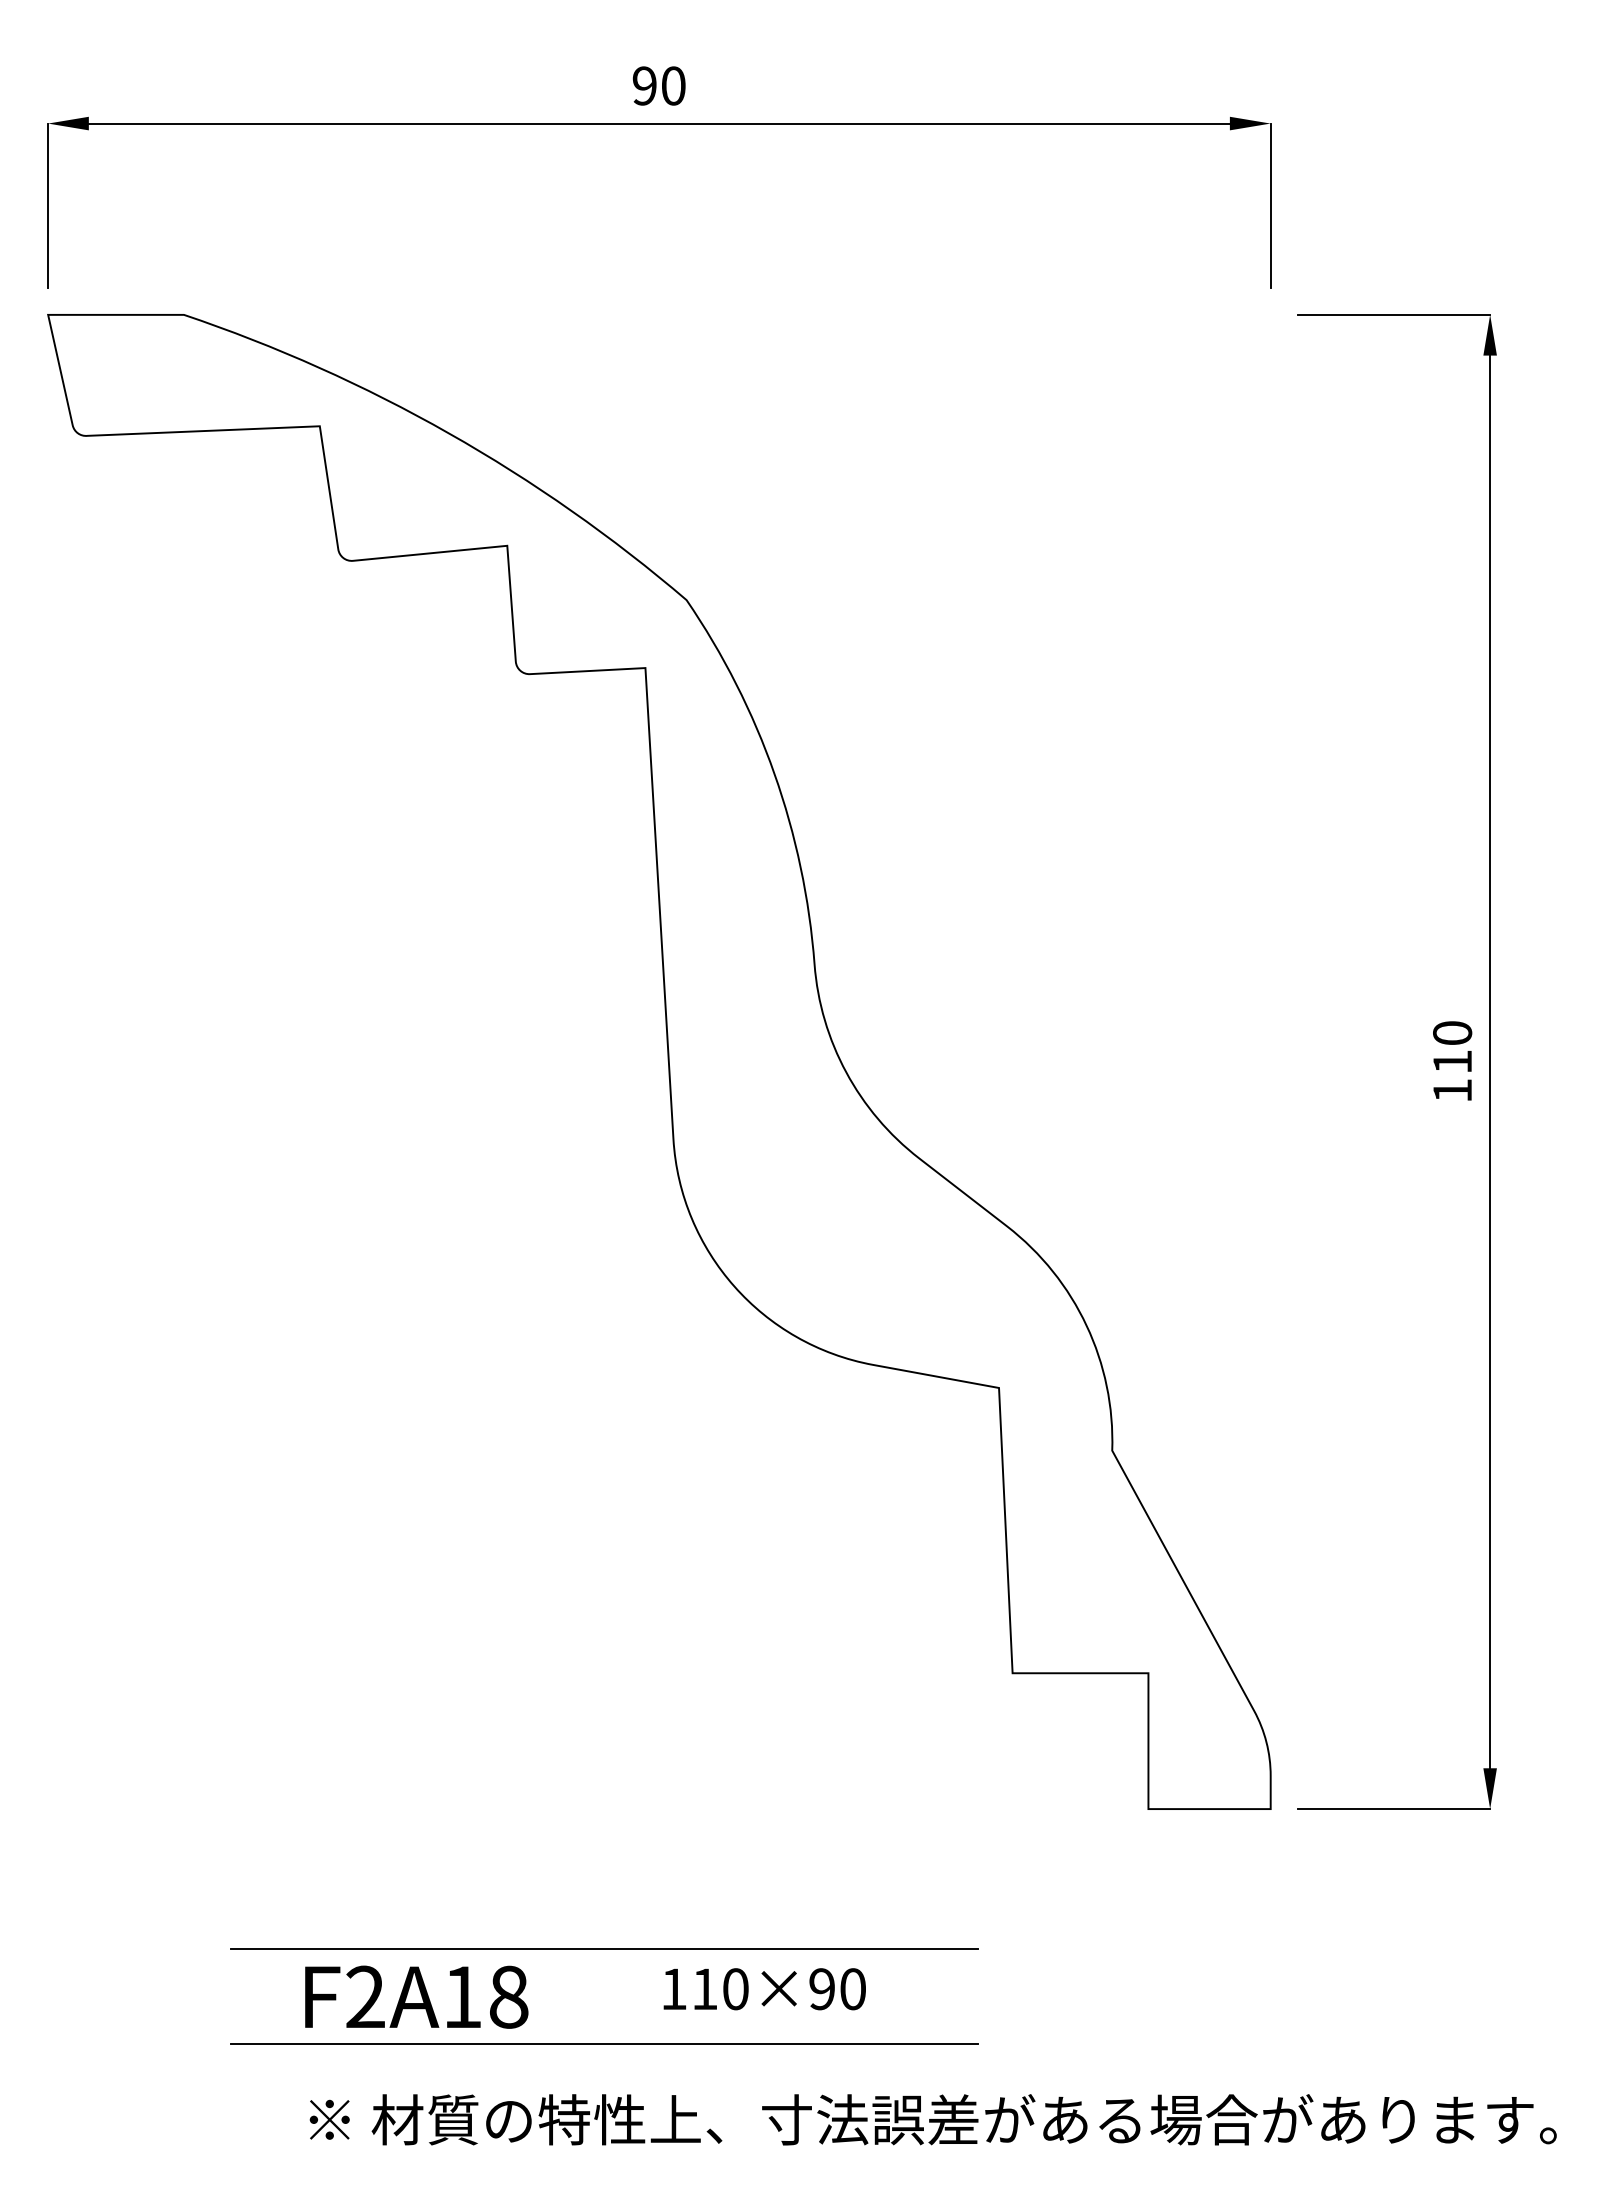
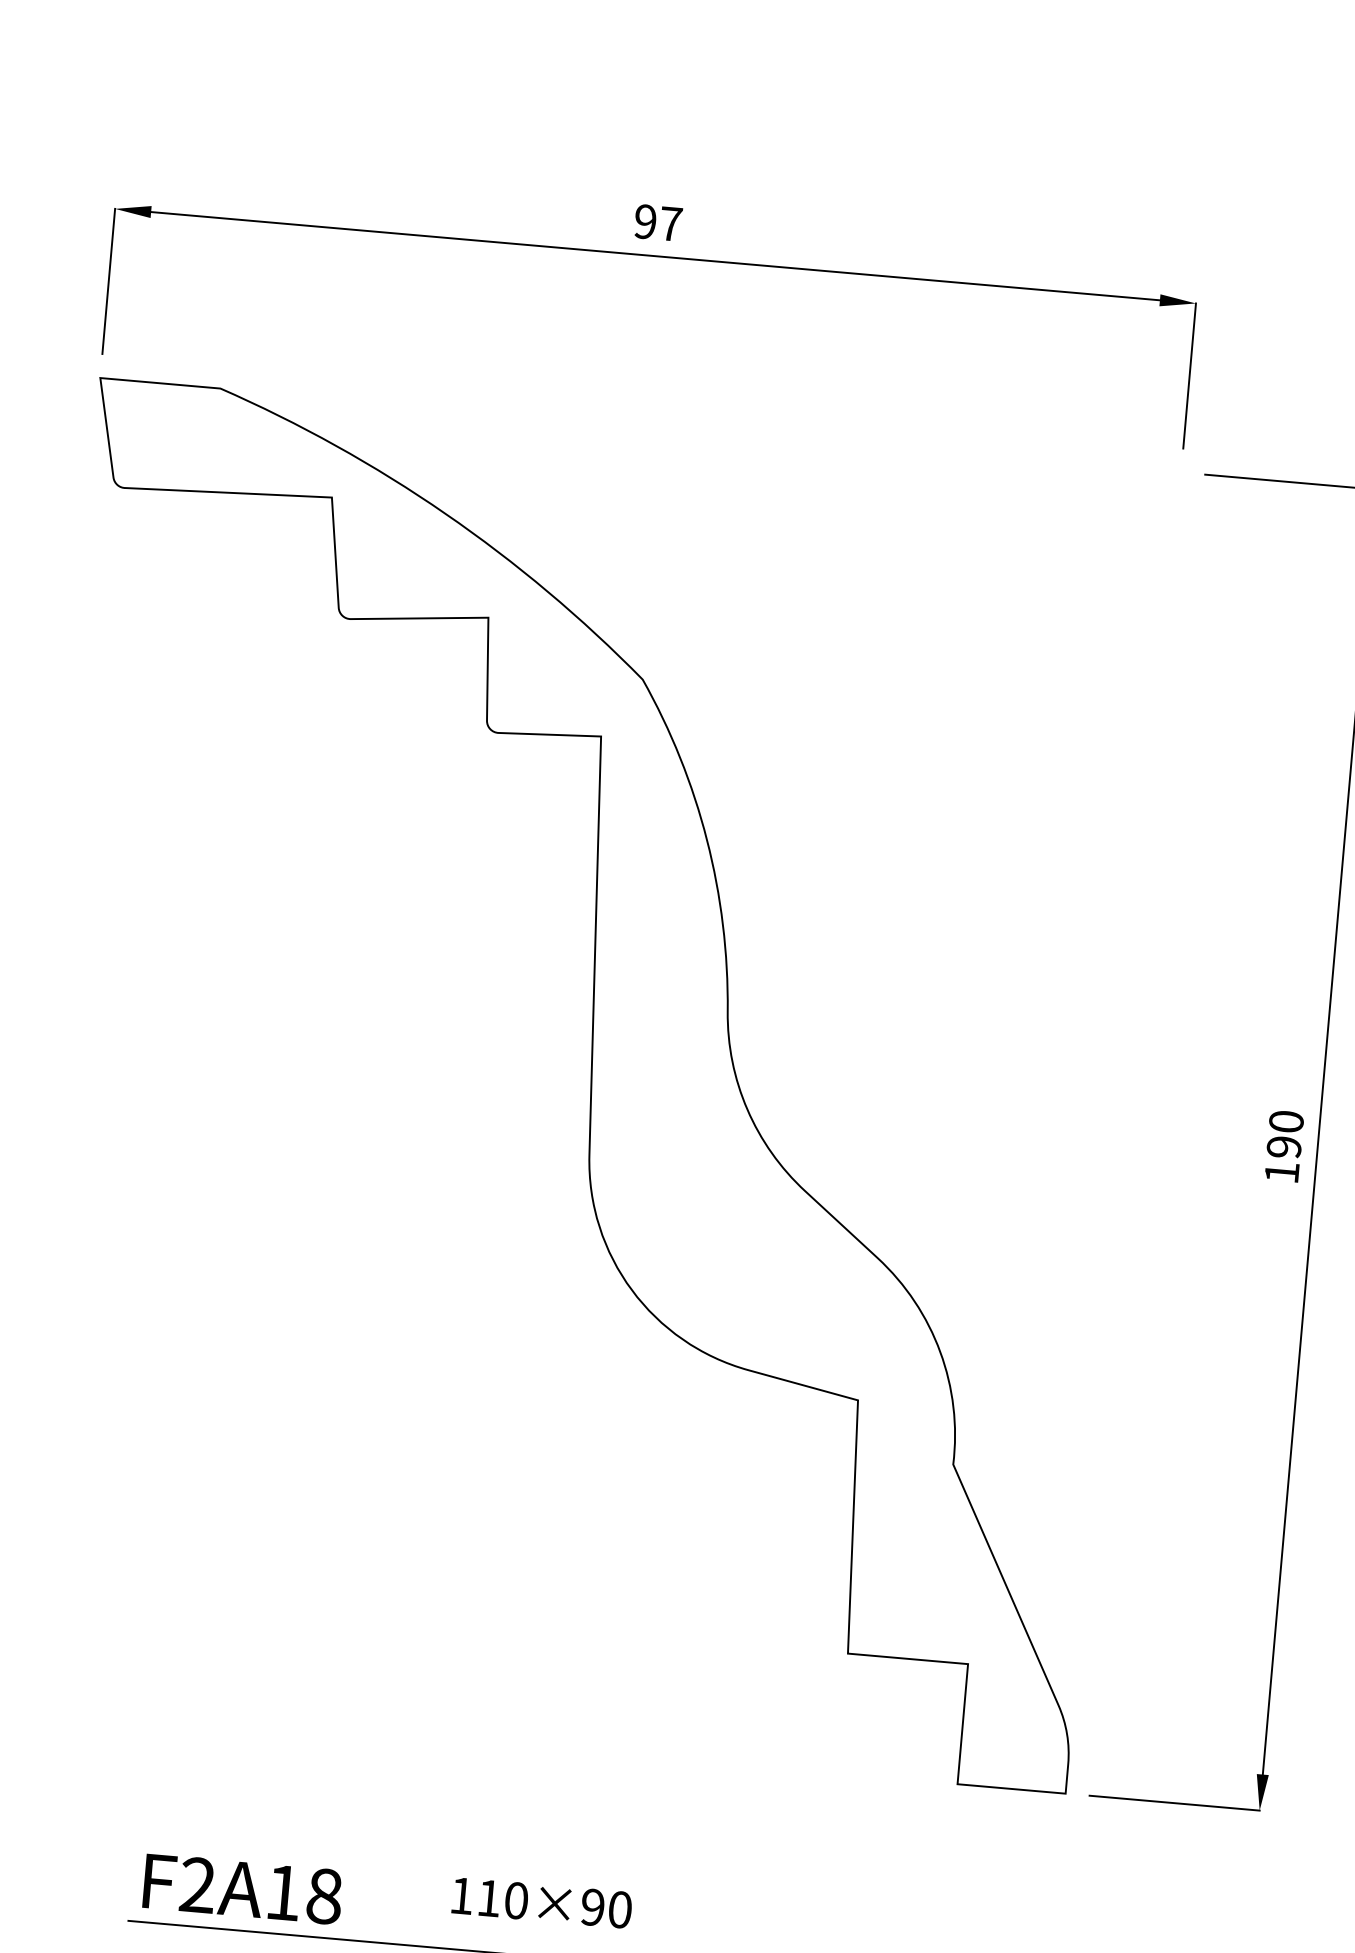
text: (673, 85) -> (670, 223), 90 -> 97
text: (1452, 1061) -> (1284, 1146), 110 -> 190
line: (604, 1948) -> (465, 1865), removed
text: (764, 1989) -> (541, 1903), moved
text: (416, 1996) -> (242, 1888), moved

